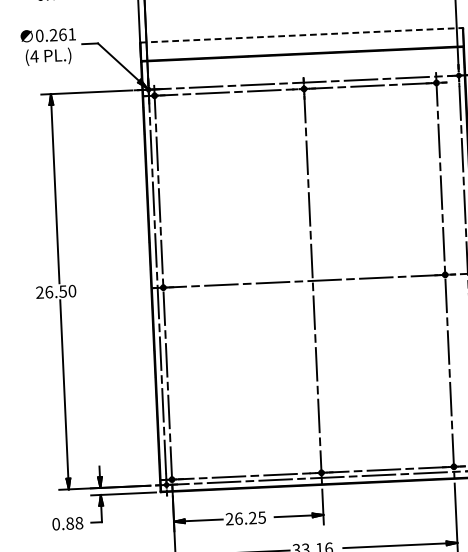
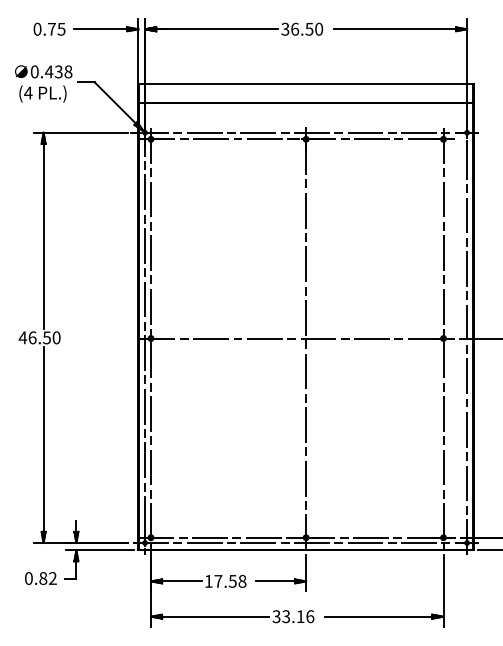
text: (62, 34) -> (58, 71), 0.261 -> 0.438
line: (302, 35) -> (306, 83), dashed -> solid
text: (39, 292) -> (22, 337), 26.50 -> 46.50
text: (245, 517) -> (225, 580), 26.25 -> 17.58
text: (78, 523) -> (52, 578), 0.88 -> 0.82

